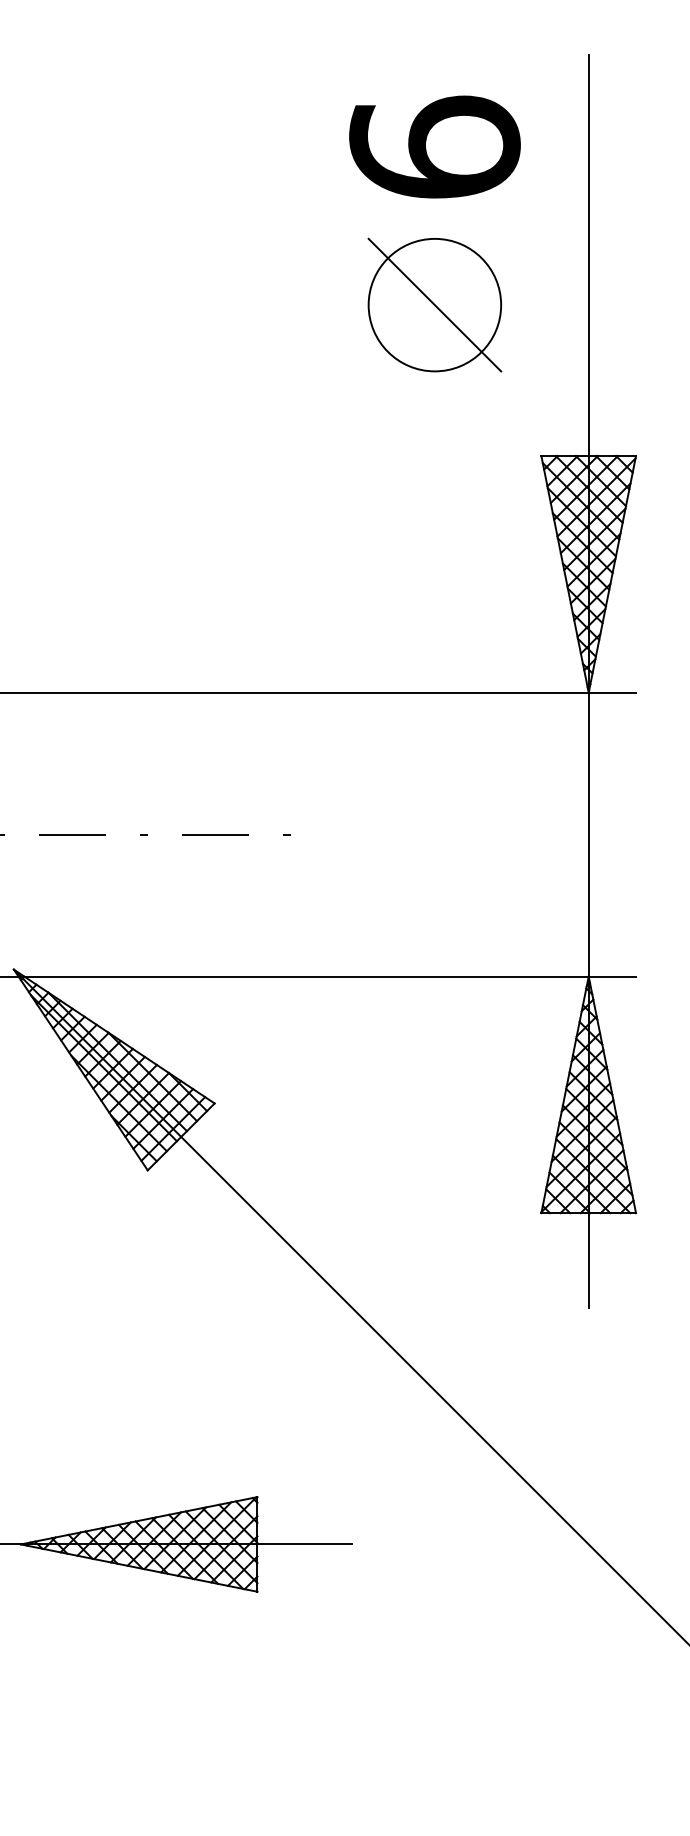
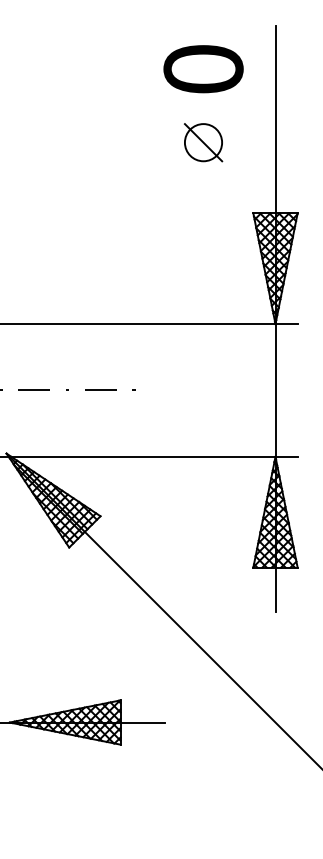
text: (434, 146) -> (203, 68), 6 -> 0
part: (434, 304) -> (203, 142), size x0.6

